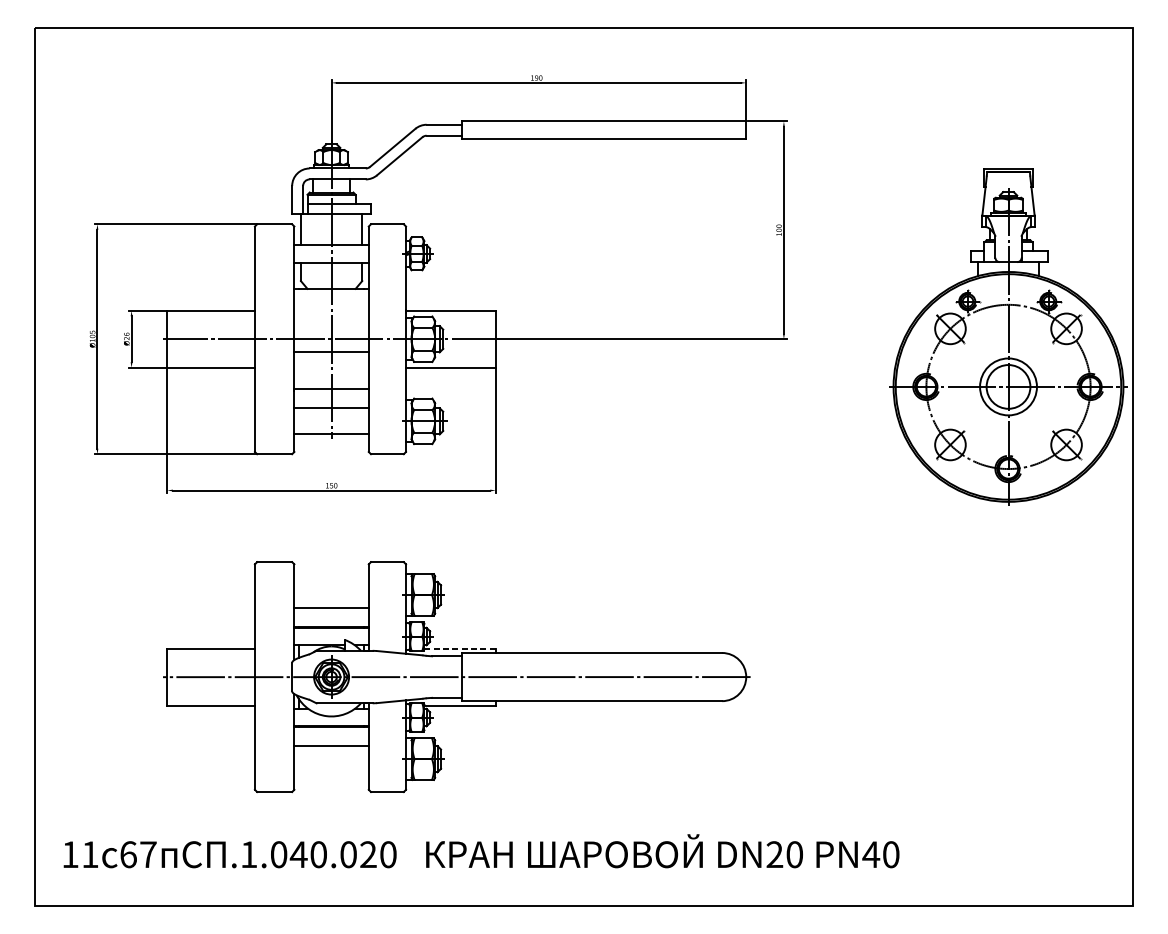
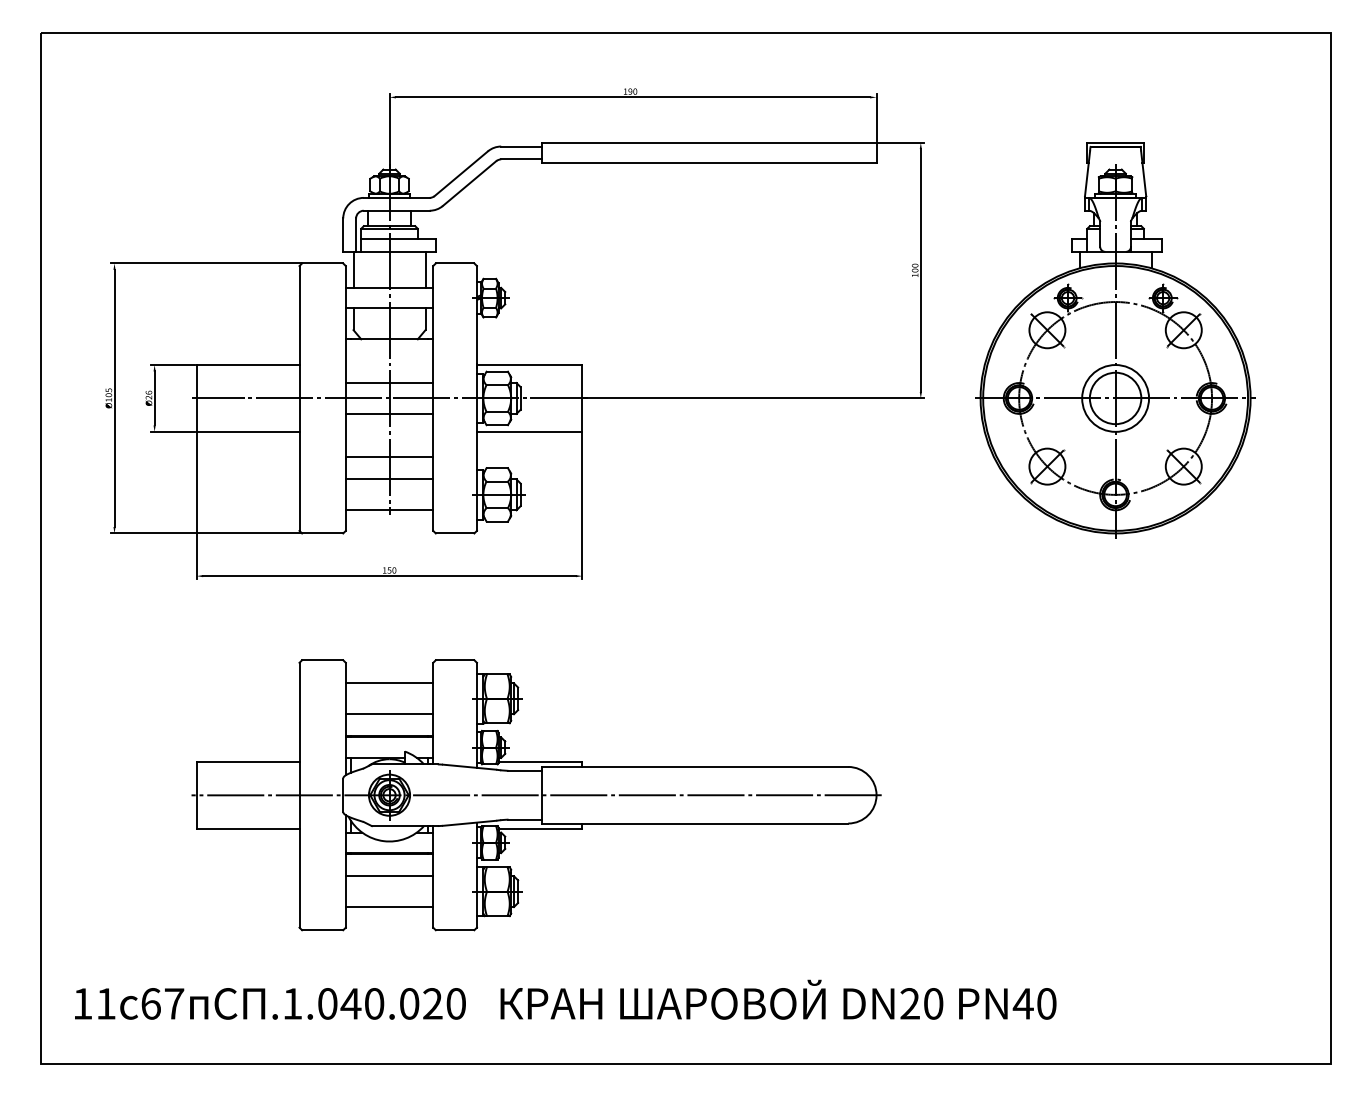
line: (331, 326) -> (389, 383), added
part: (1008, 337) -> (1115, 340), moved
line: (331, 581) -> (389, 683), added
line: (460, 648) -> (540, 761), dashed -> solid
line: (331, 772) -> (389, 907), added

